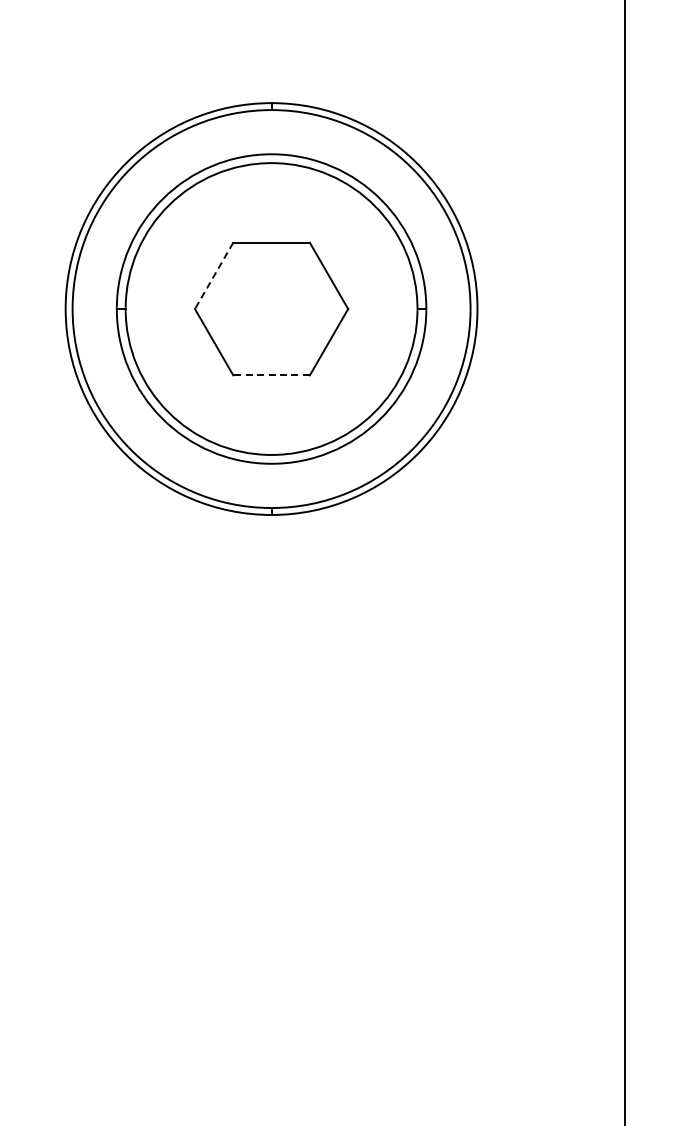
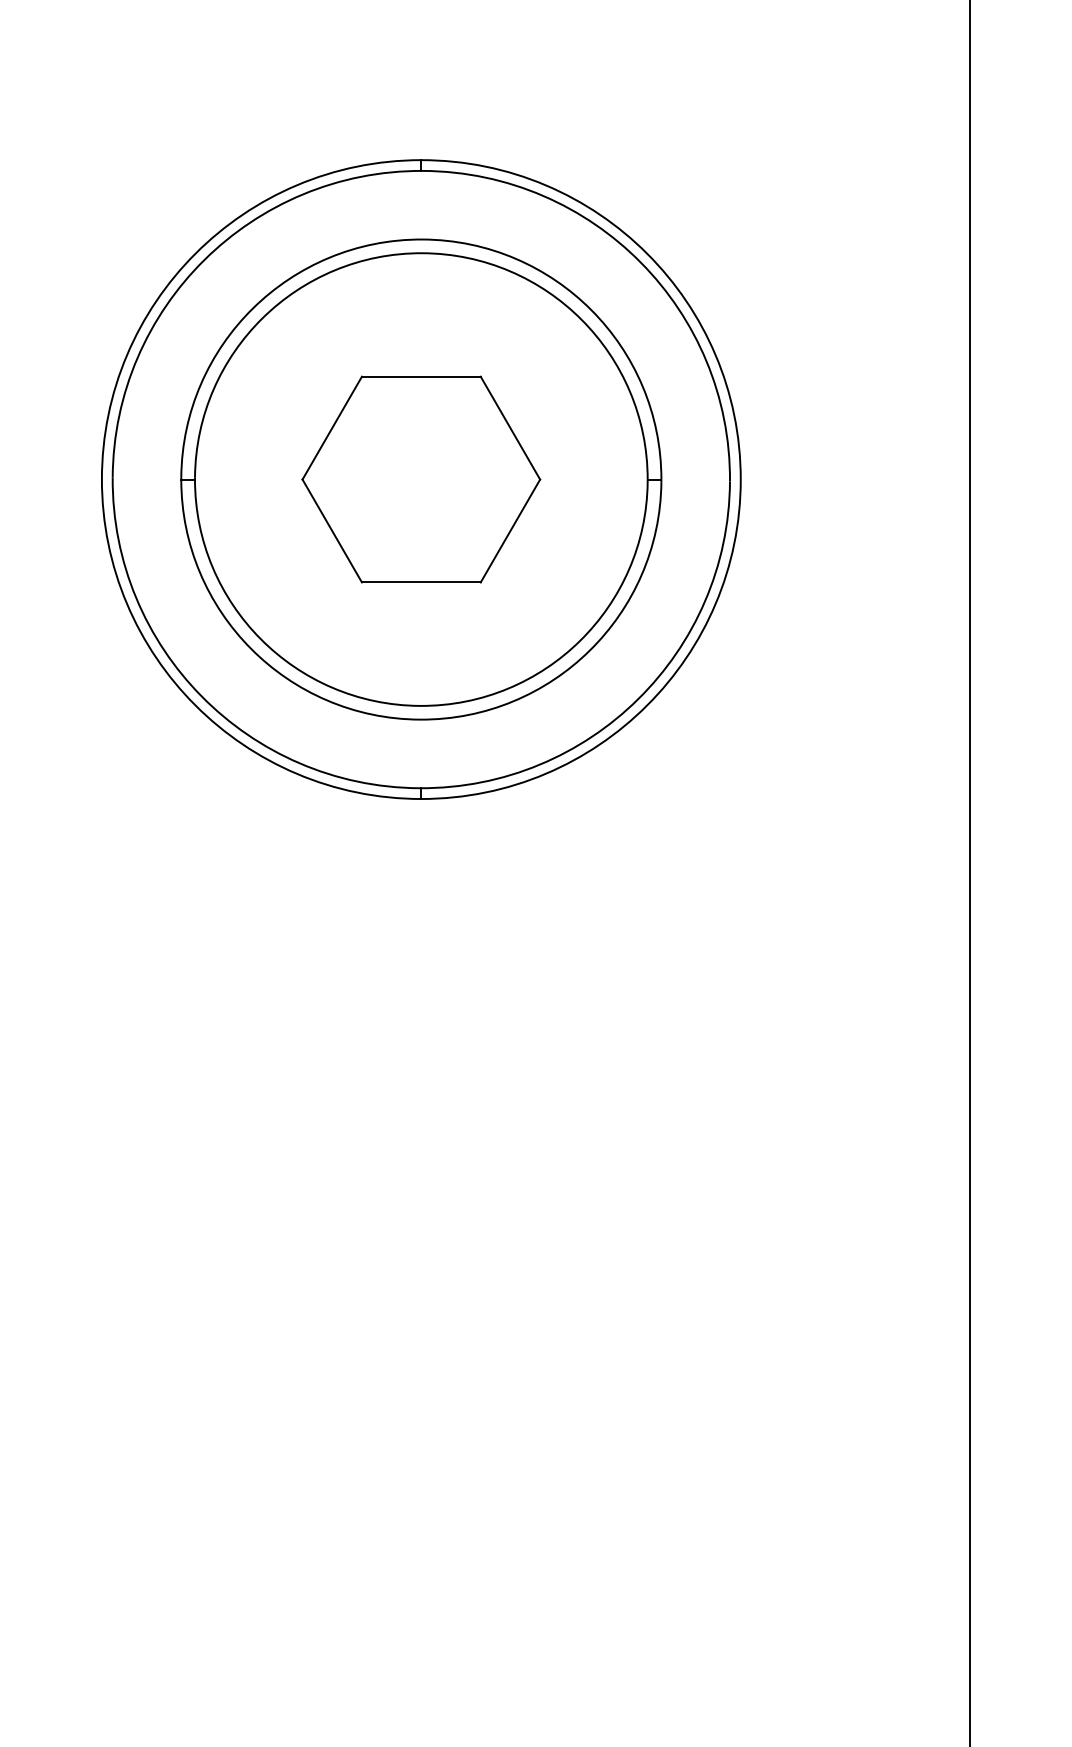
line: (213, 276) -> (331, 429), dashed -> solid
line: (271, 375) -> (421, 582), dashed -> solid

